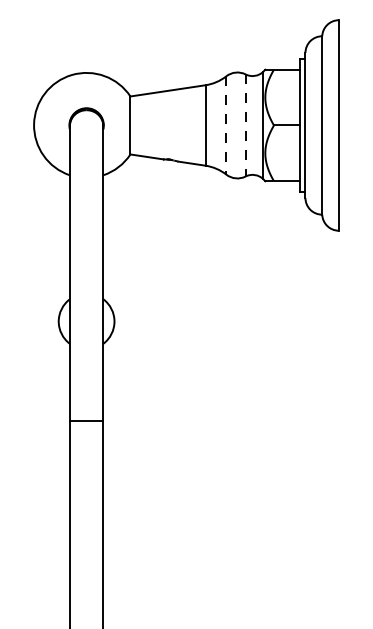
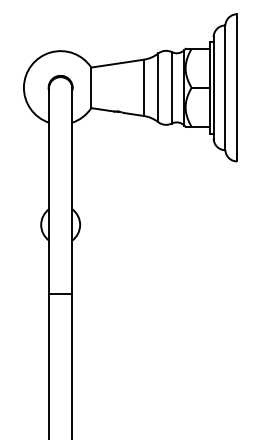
line: (245, 124) -> (171, 87), dashed -> solid
line: (226, 126) -> (158, 88), dashed -> solid

